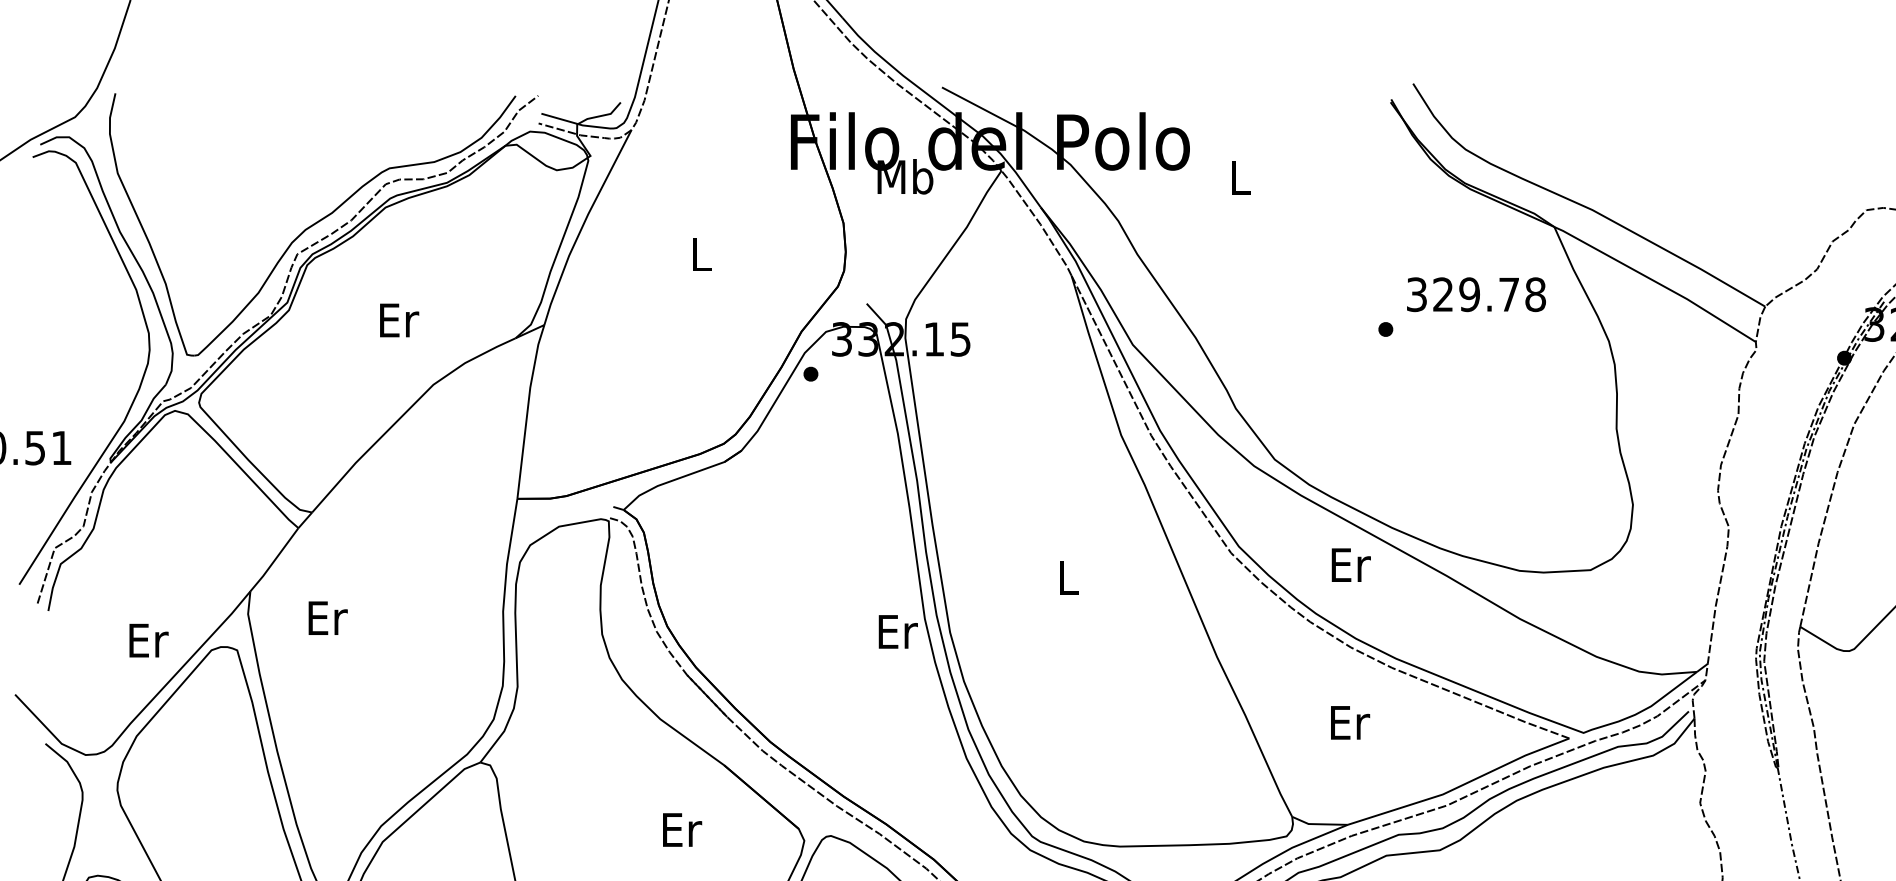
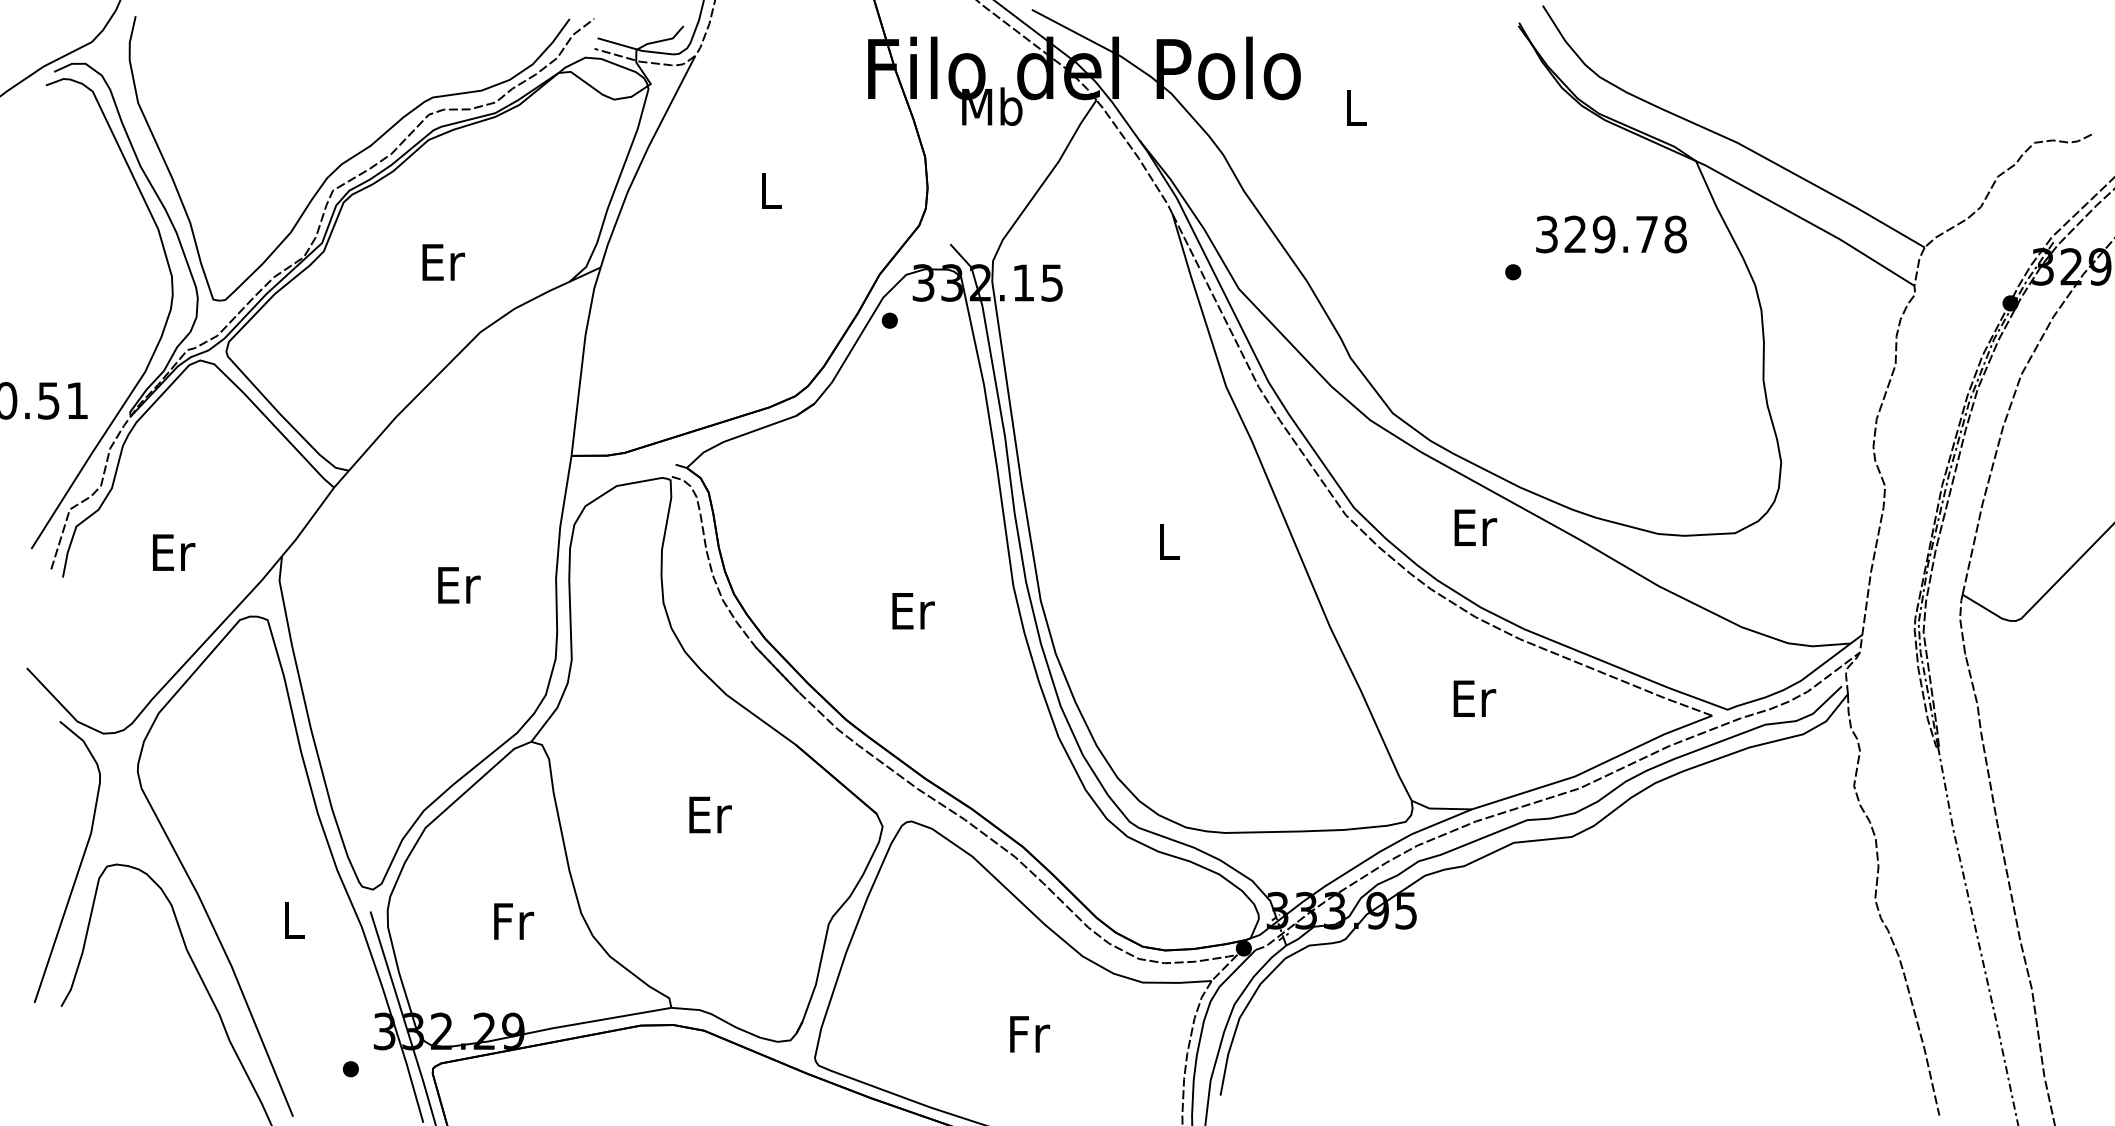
text: (328, 618) -> (459, 585), moved
text: (898, 632) -> (913, 611), moved
text: (149, 640) -> (174, 552), moved
text: (682, 829) -> (710, 814), moved

